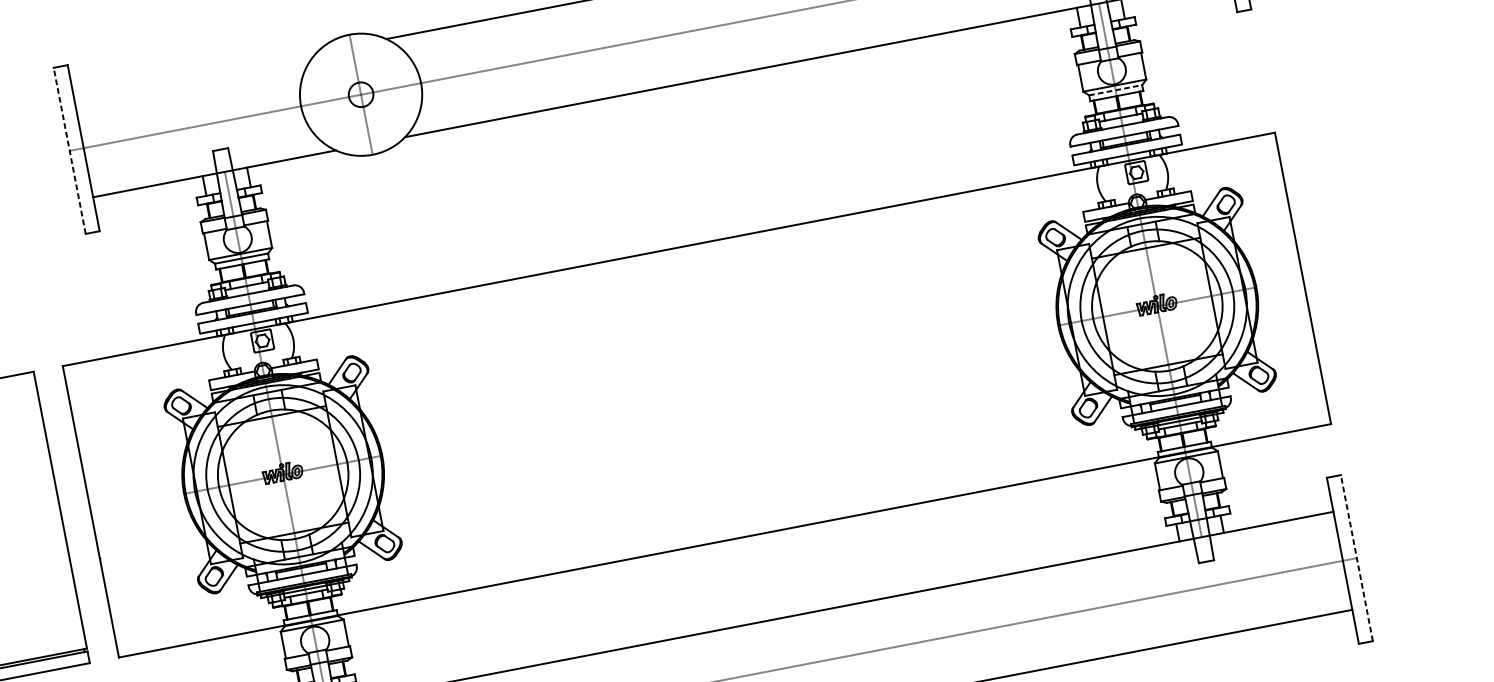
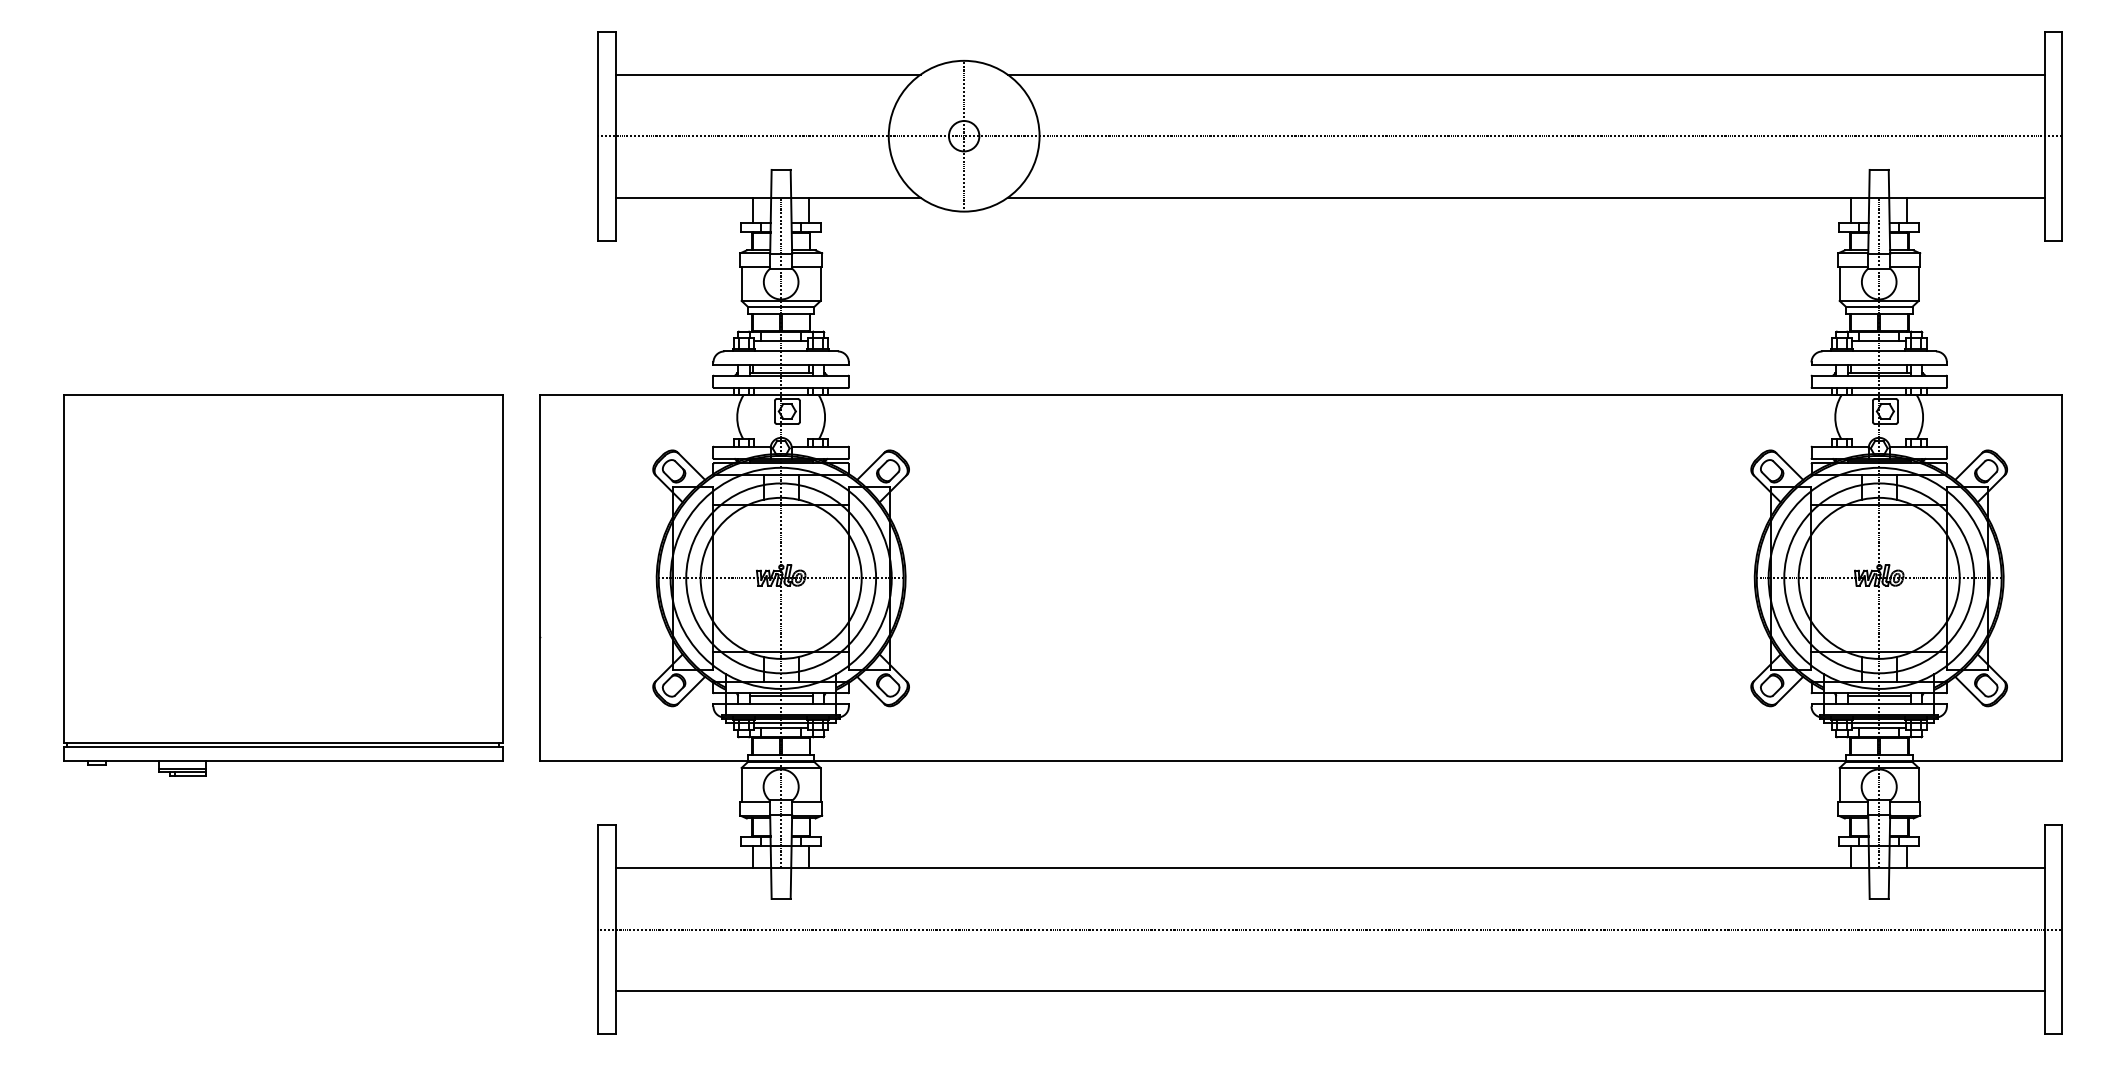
line: (195, 75) -> (767, 74), added
line: (1115, 89) -> (1879, 306), dashed -> solid
line: (69, 150) -> (598, 135), dashed -> solid
line: (1357, 557) -> (2062, 929), dashed -> solid

